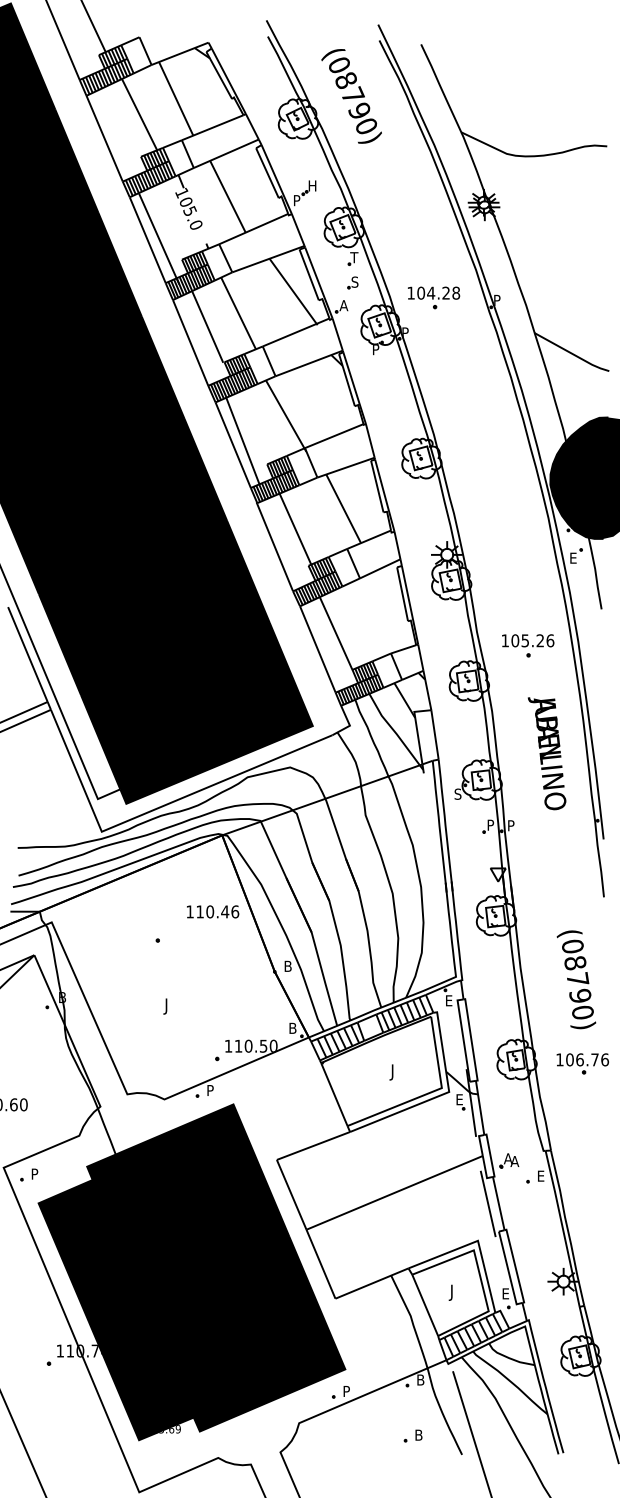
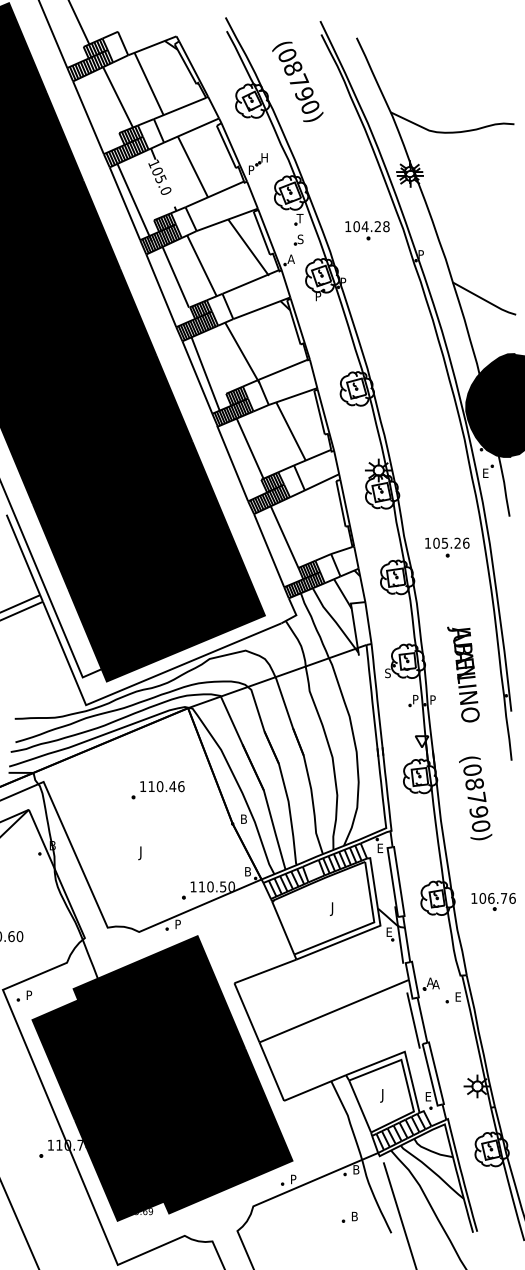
part: (434, 297) -> (368, 230), moved
text: (546, 753) -> (462, 674), moved
text: (213, 911) -> (162, 786), moved
text: (576, 979) -> (475, 798), moved

